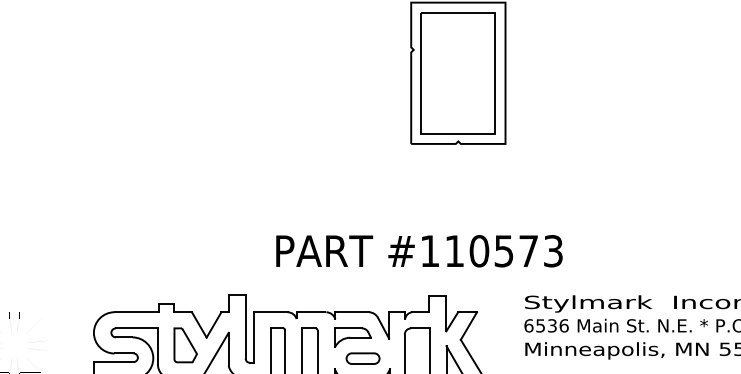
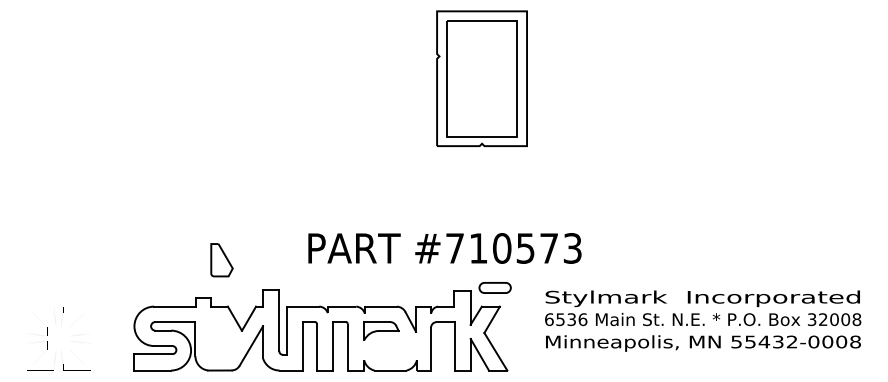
text: (429, 251) -> (454, 248), #110573 -> #710573
part: (185, 345) -> (221, 260), moved
part: (362, 358) -> (494, 287), moved

